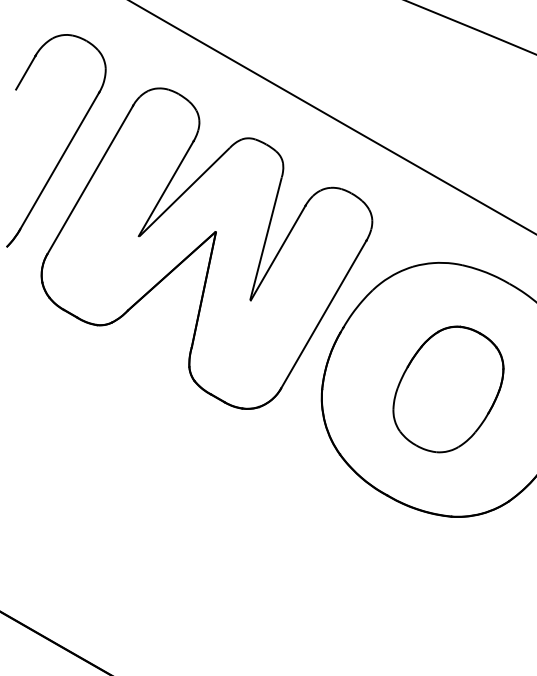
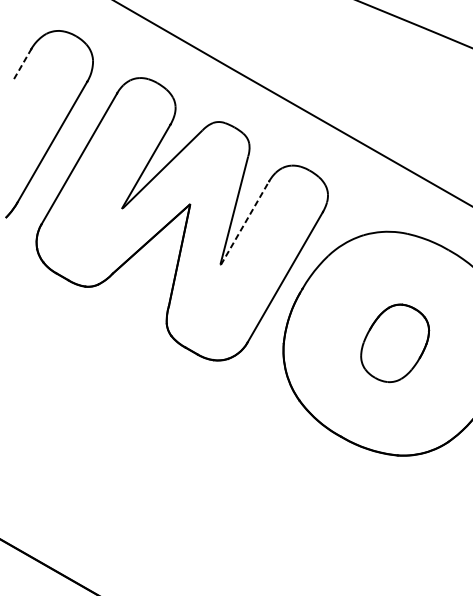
line: (25, 73) -> (22, 64), solid -> dashed
line: (278, 253) -> (245, 223), solid -> dashed
part: (448, 389) -> (395, 343), size x0.7

